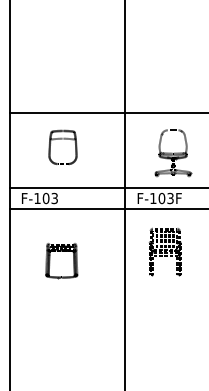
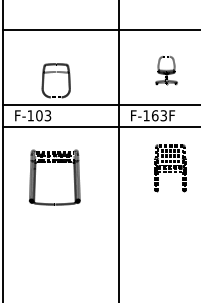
part: (62, 139) -> (55, 72), moved
part: (173, 153) -> (166, 70), size x0.6
text: (161, 198) -> (154, 115), F-103F -> F-163F
part: (164, 251) -> (169, 167), moved
part: (61, 261) -> (54, 178), size x1.6

